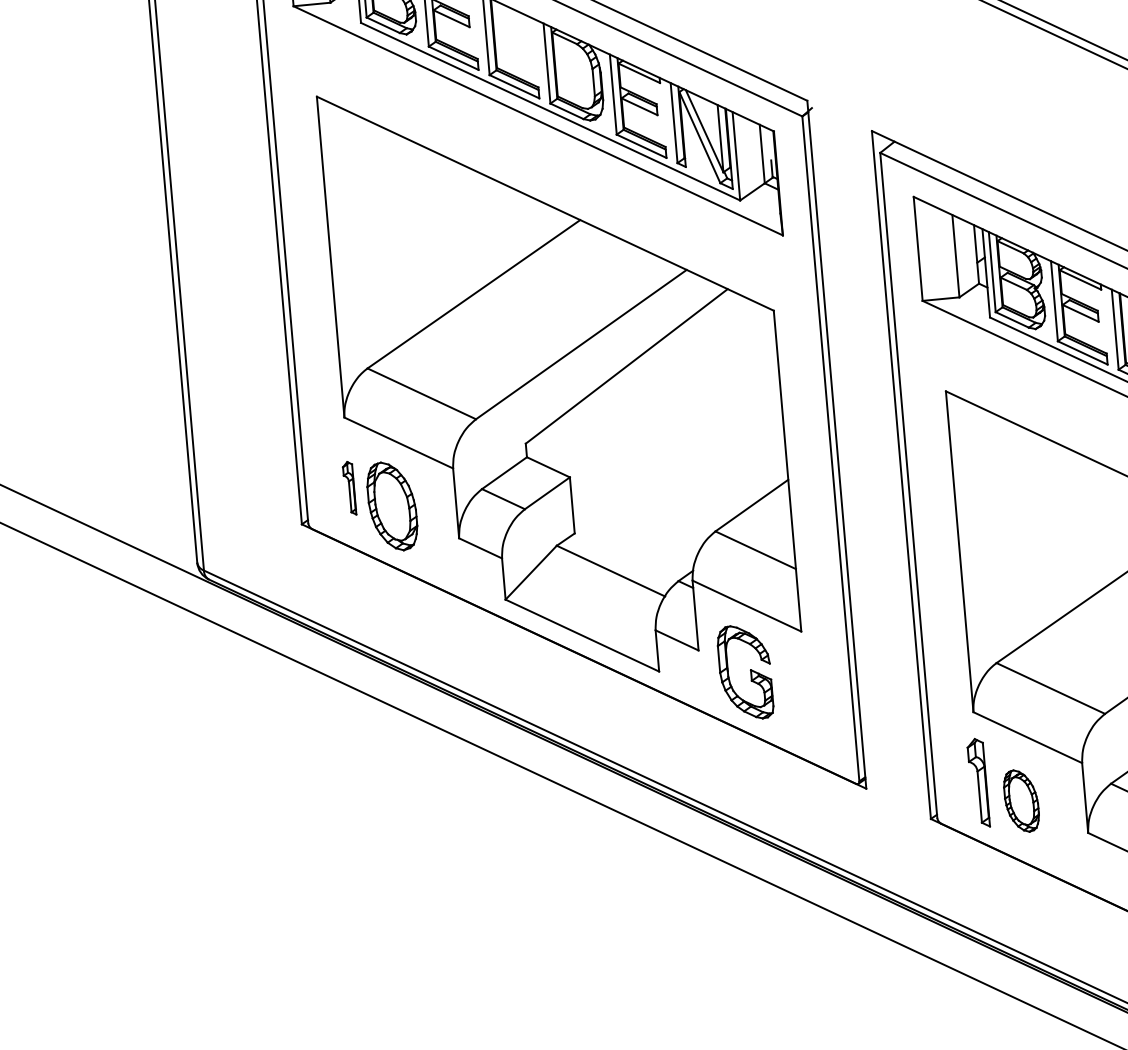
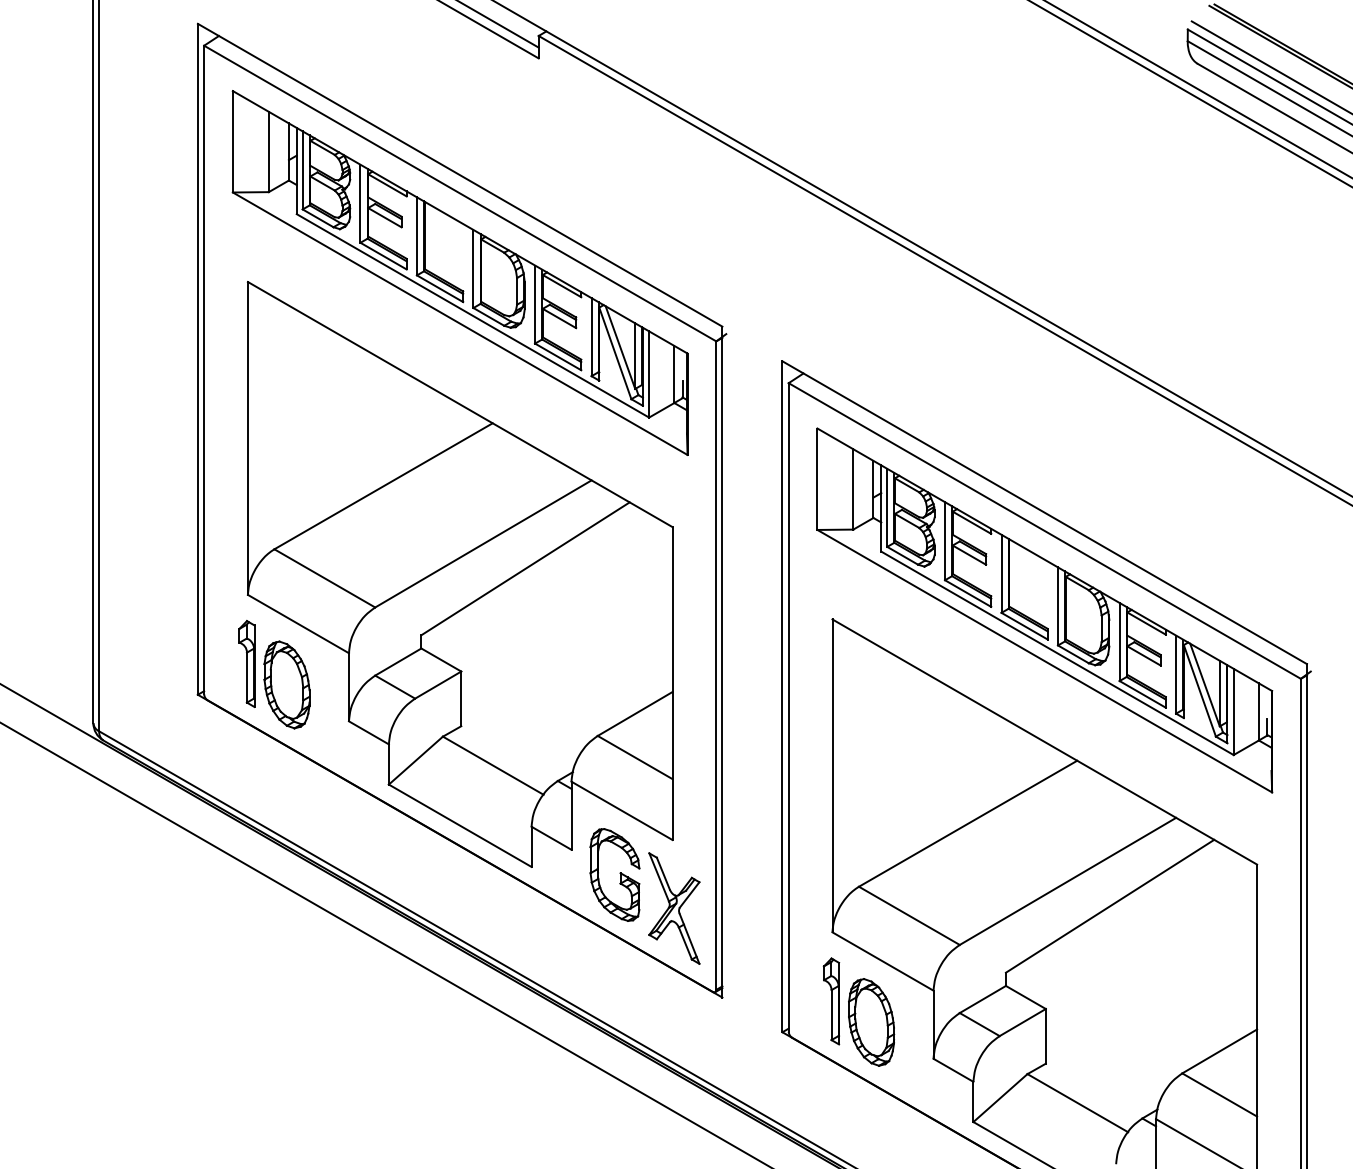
part: (348, 488) -> (246, 663), size x1.67
part: (809, 701) -> (674, 908), added
part: (1021, 801) -> (871, 1022), size x1.43

